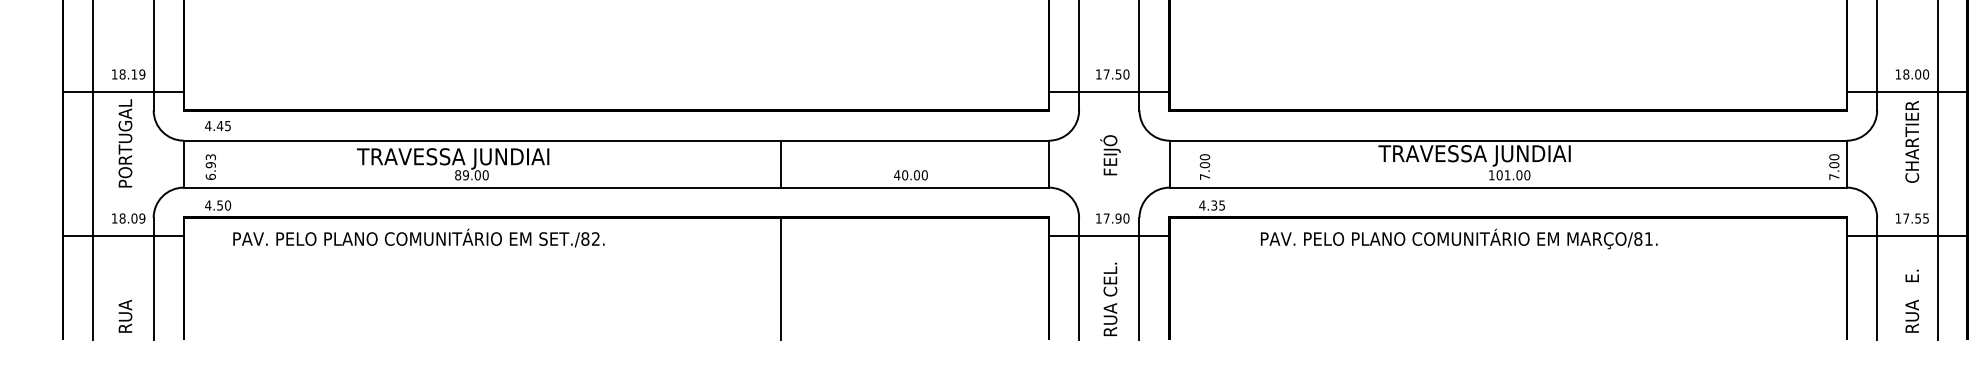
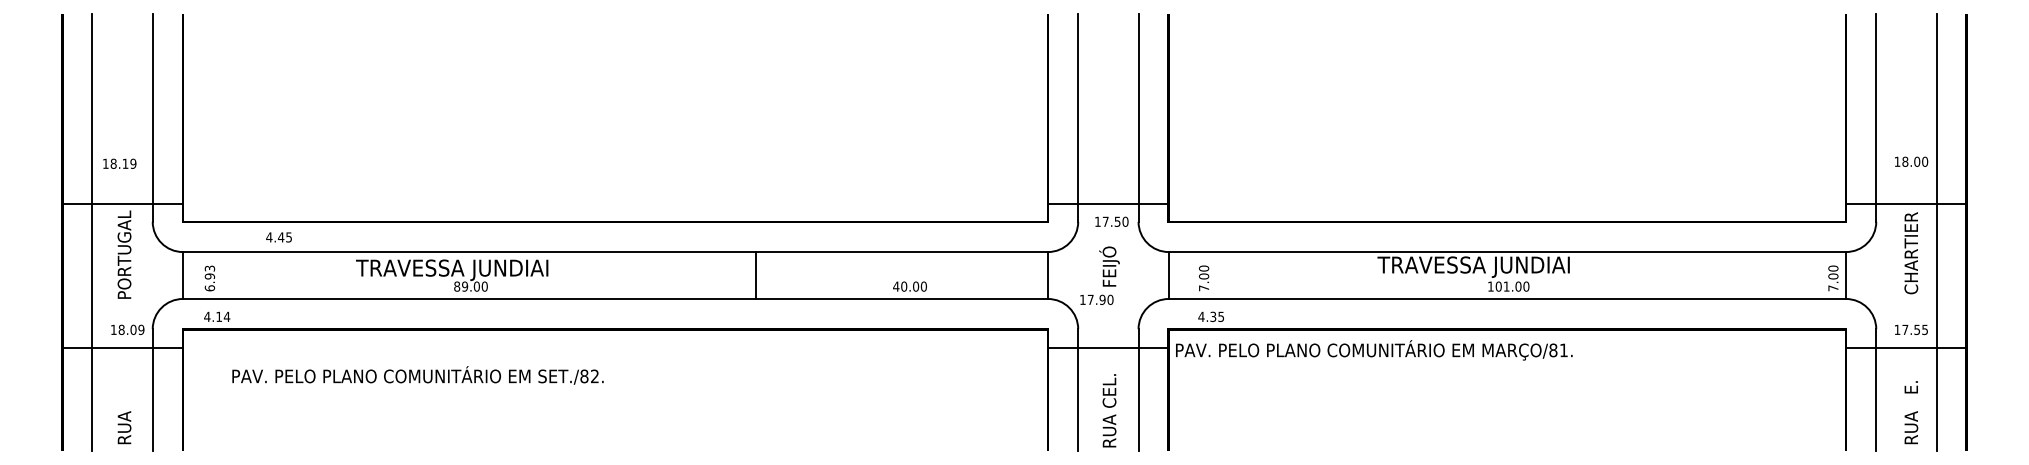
text: (128, 74) -> (119, 163), moved
text: (1112, 74) -> (1111, 221), moved
text: (1912, 74) -> (1911, 161), moved
text: (217, 126) -> (278, 237), moved
line: (780, 164) -> (755, 275), moved
text: (224, 205) -> (223, 316), 4.50 -> 4.14
text: (1112, 218) -> (1096, 299), moved
text: (418, 238) -> (417, 375), moved
text: (1459, 239) -> (1374, 350), moved
line: (780, 279) -> (779, 390), removed

